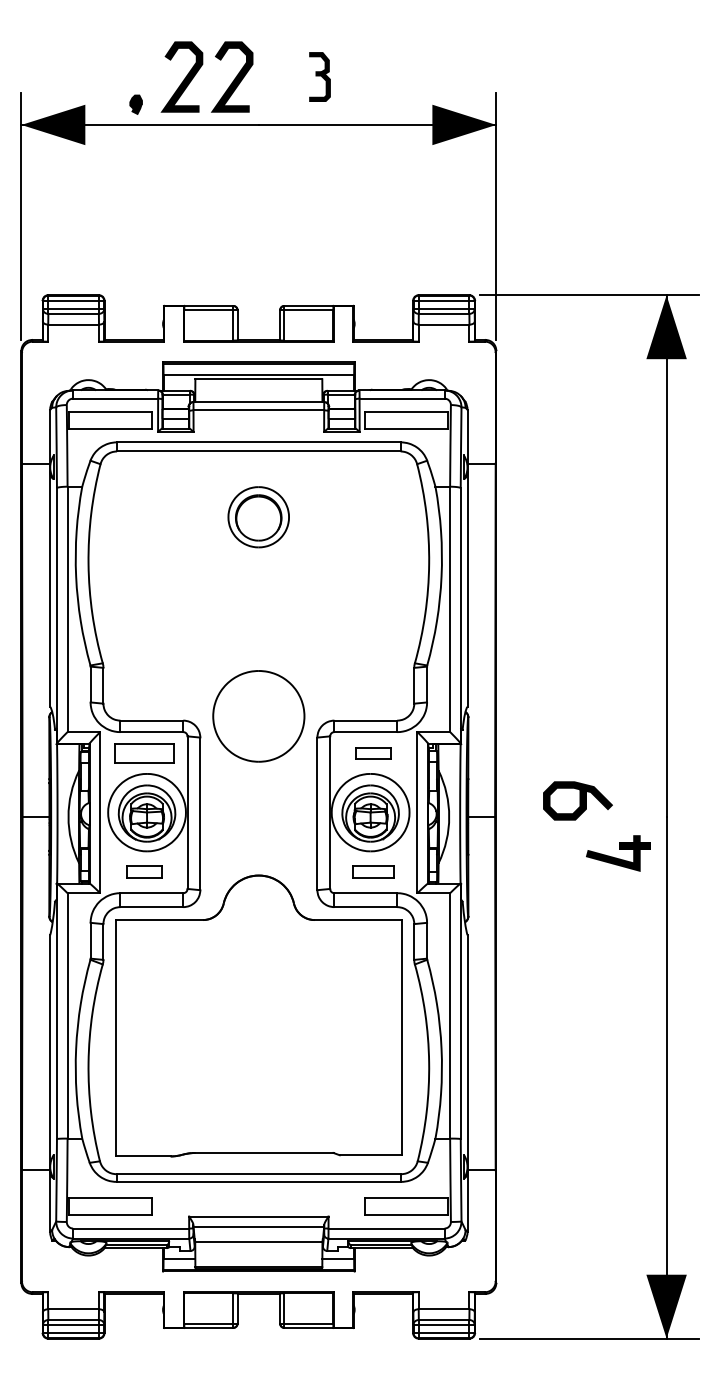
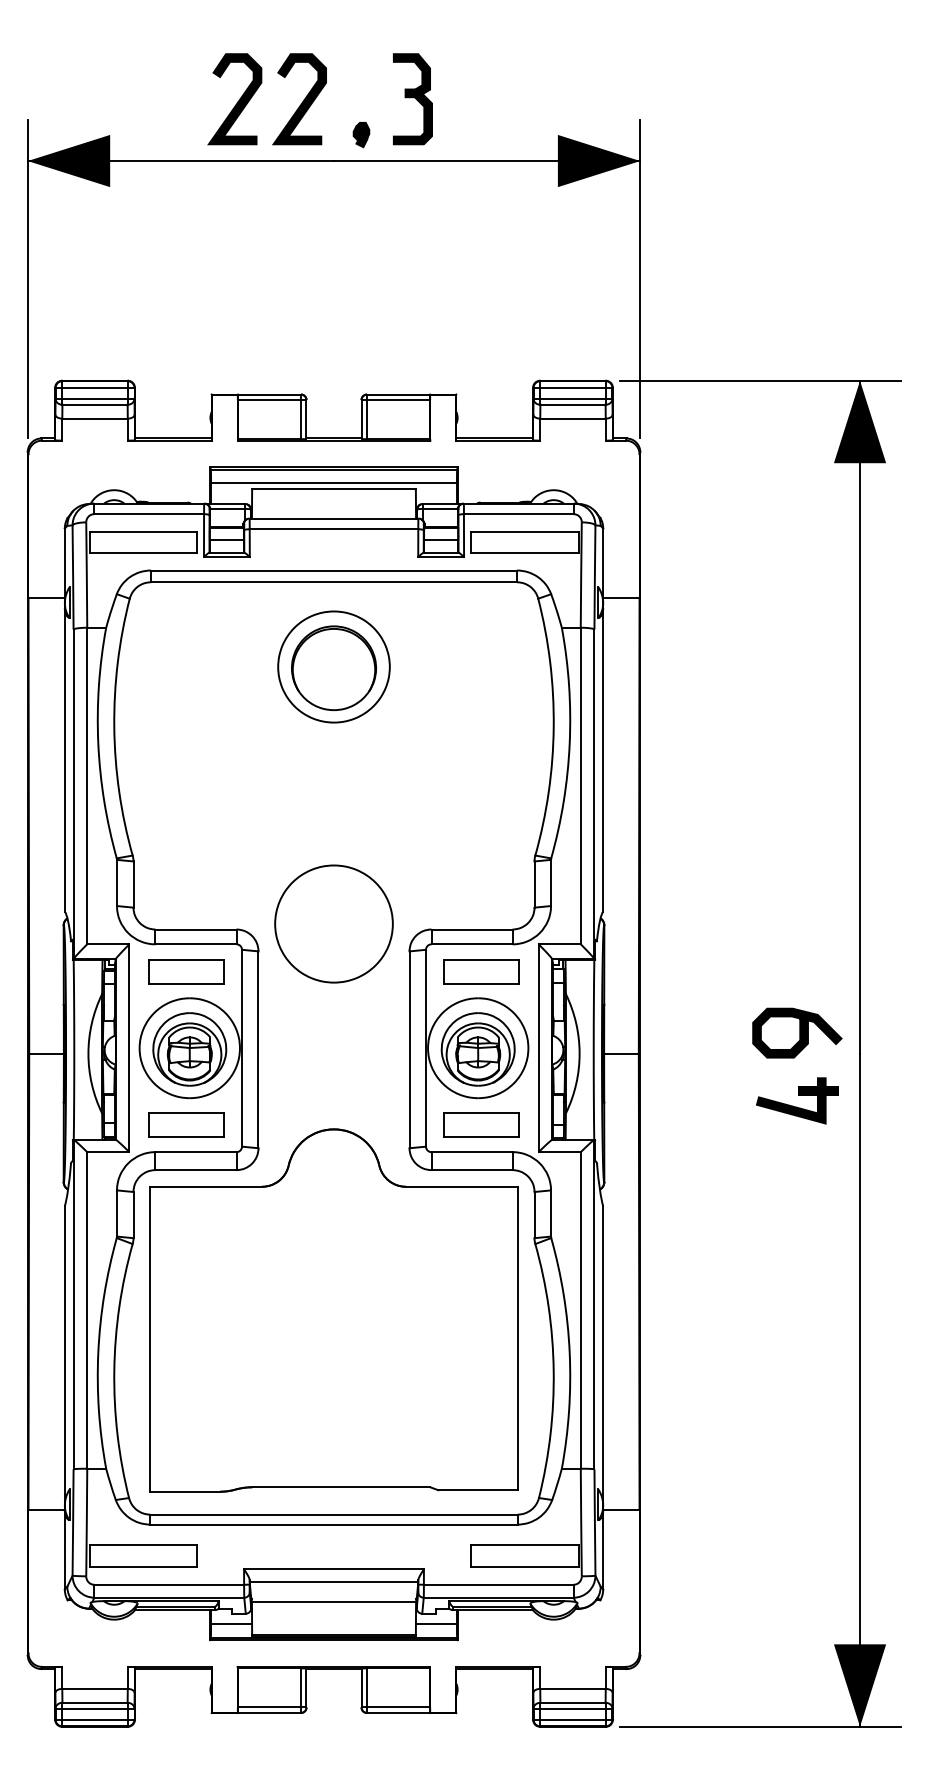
part: (319, 76) -> (412, 98), size x1.43
part: (135, 104) -> (360, 134), moved
part: (258, 517) -> (333, 667), size x1.43
part: (373, 753) -> (481, 971), size x1.67
curve: (579, 800) -> (799, 1032), moved
part: (144, 871) -> (186, 1124), size x1.67
part: (373, 871) -> (481, 1124), size x1.43

